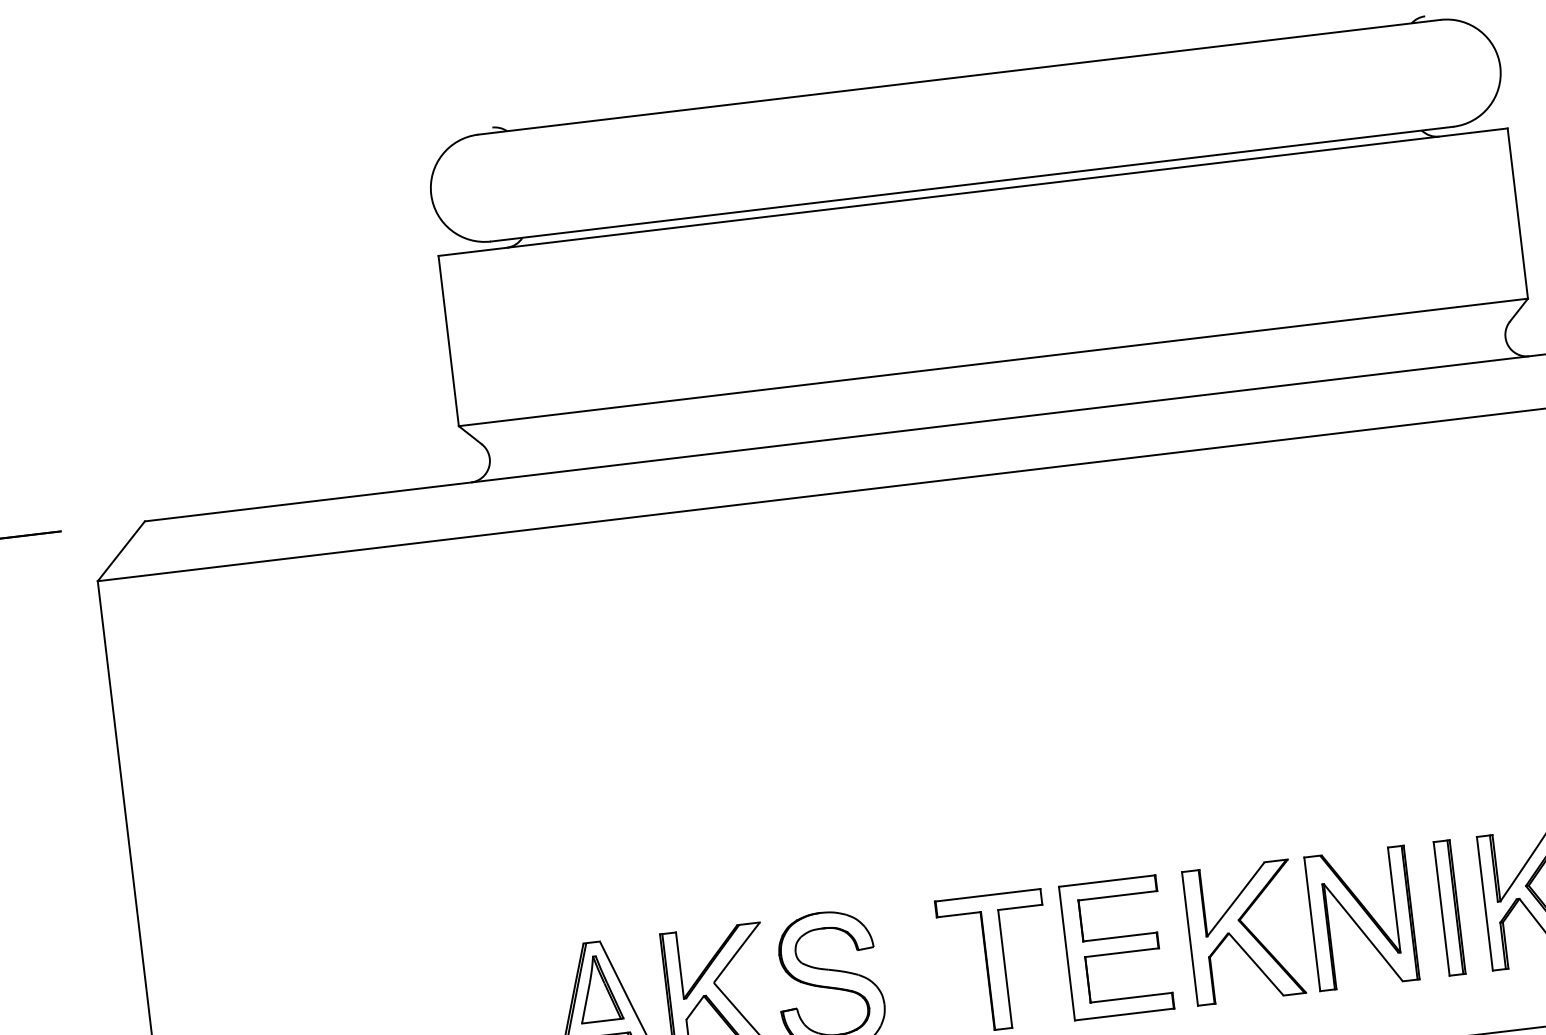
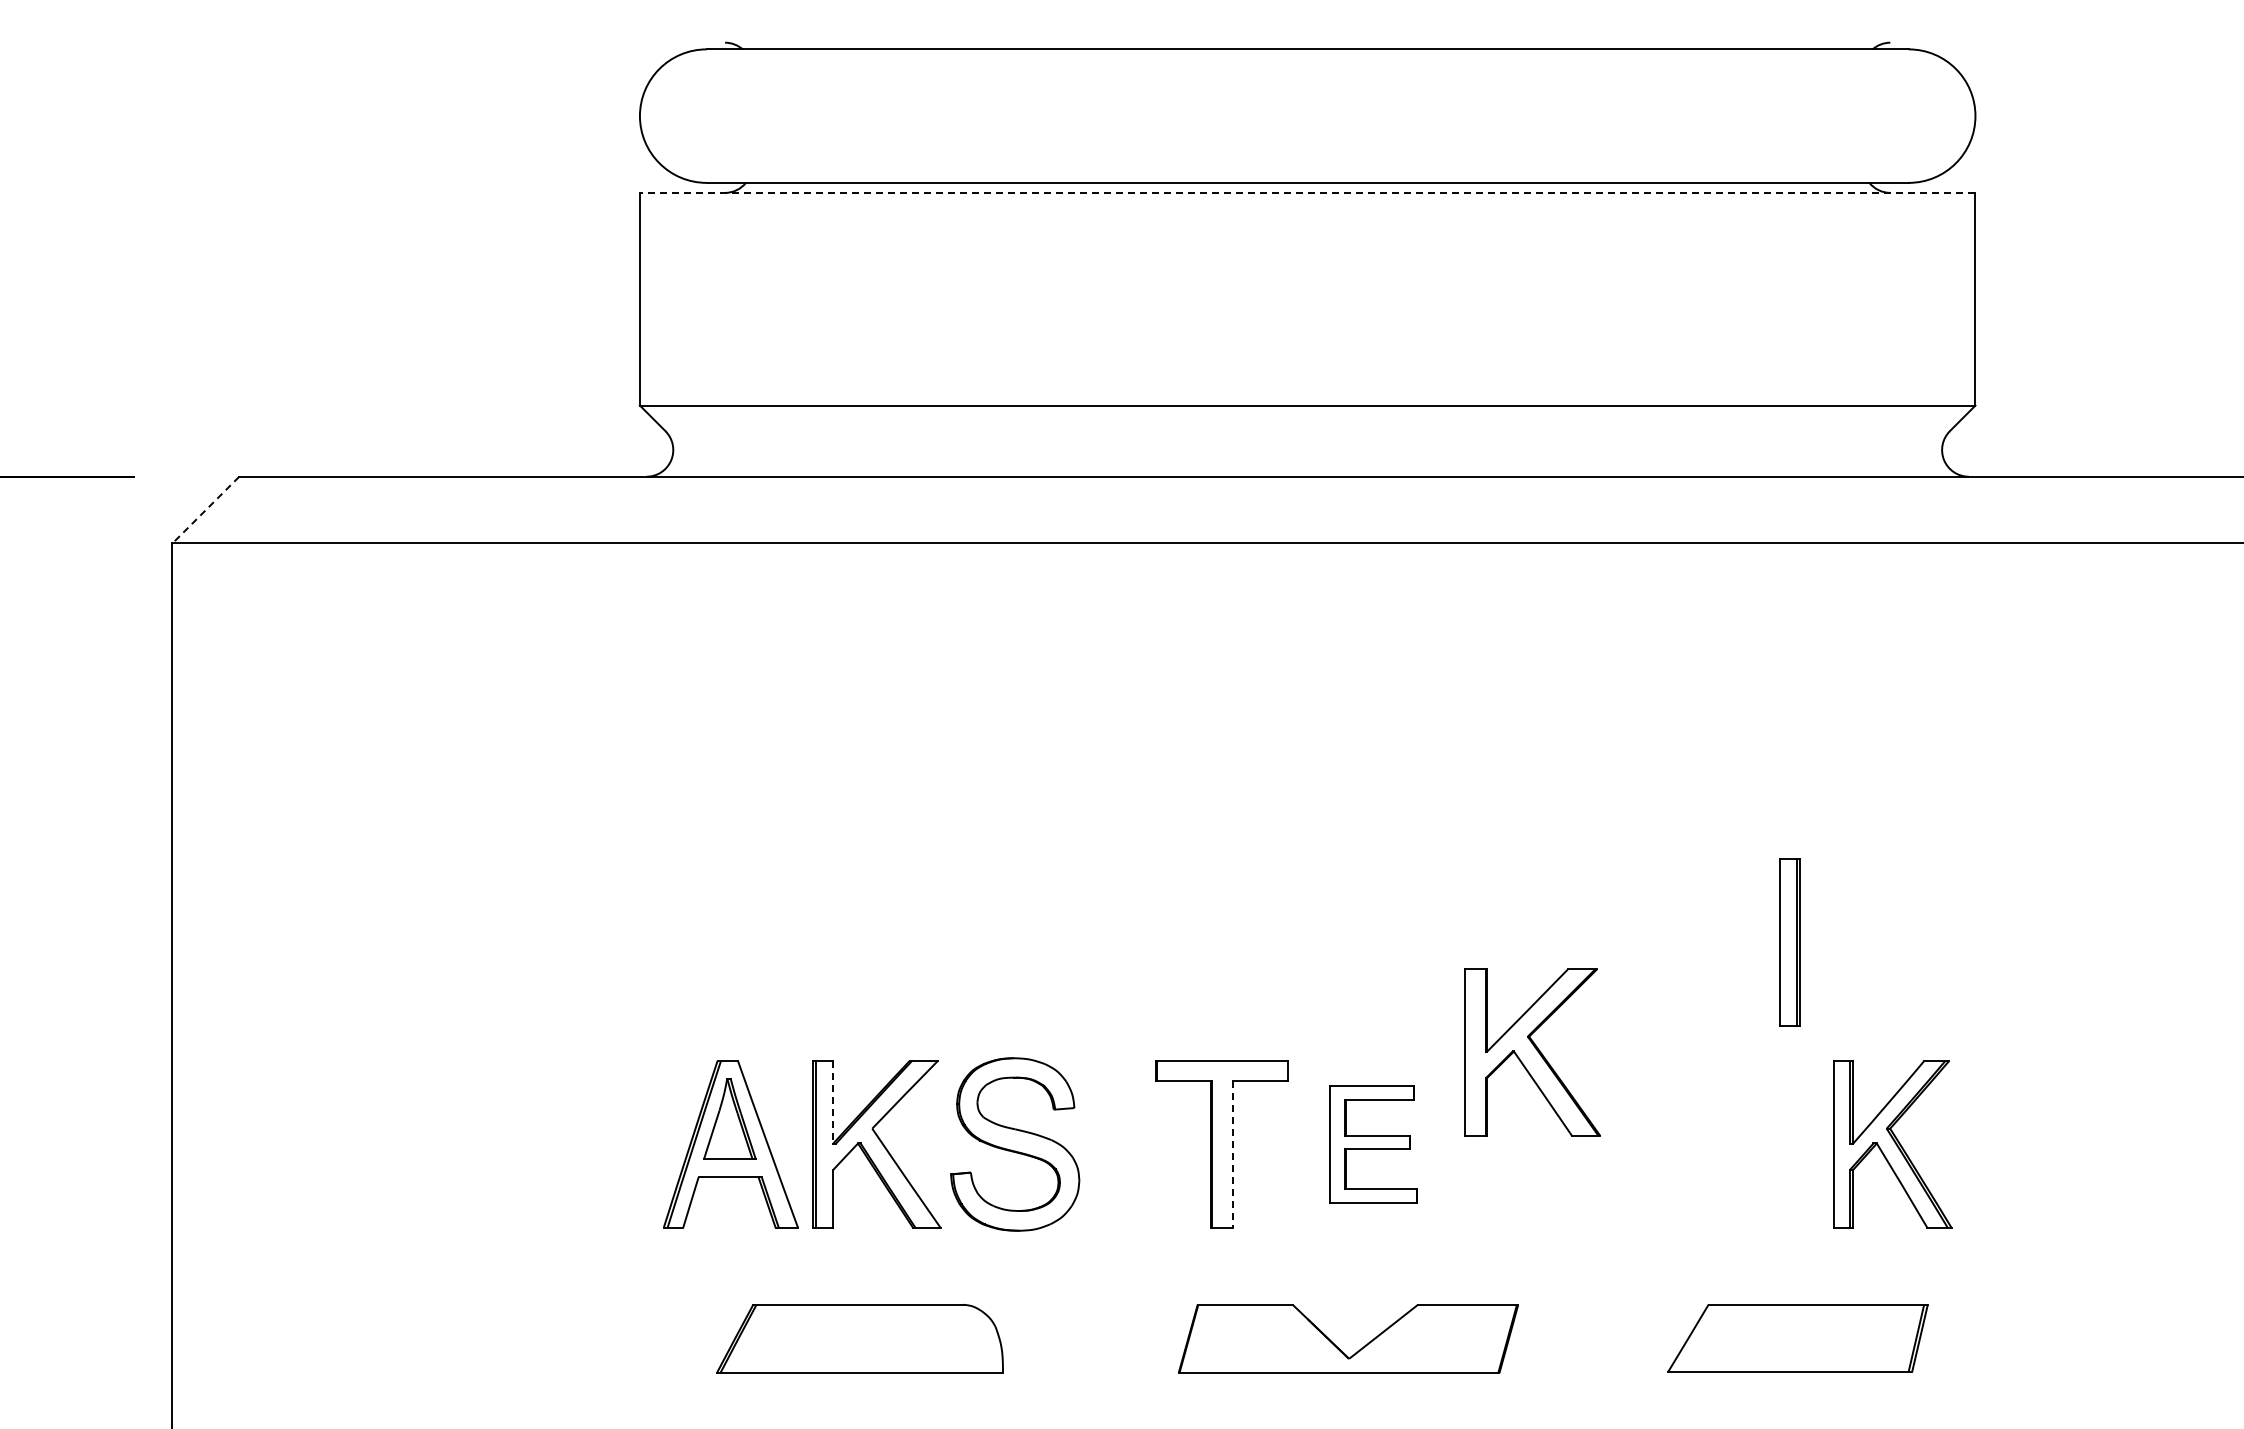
line: (972, 191) -> (1307, 192), solid -> dashed
line: (121, 551) -> (205, 510), solid -> dashed
part: (1449, 907) -> (1789, 942), moved
part: (1361, 918) -> (1679, 1144), removed
part: (1243, 932) -> (1532, 1052), moved
part: (1116, 947) -> (1373, 1144), size x0.7
line: (680, 965) -> (833, 1102), solid -> dashed
line: (1005, 969) -> (1233, 1154), solid -> dashed

